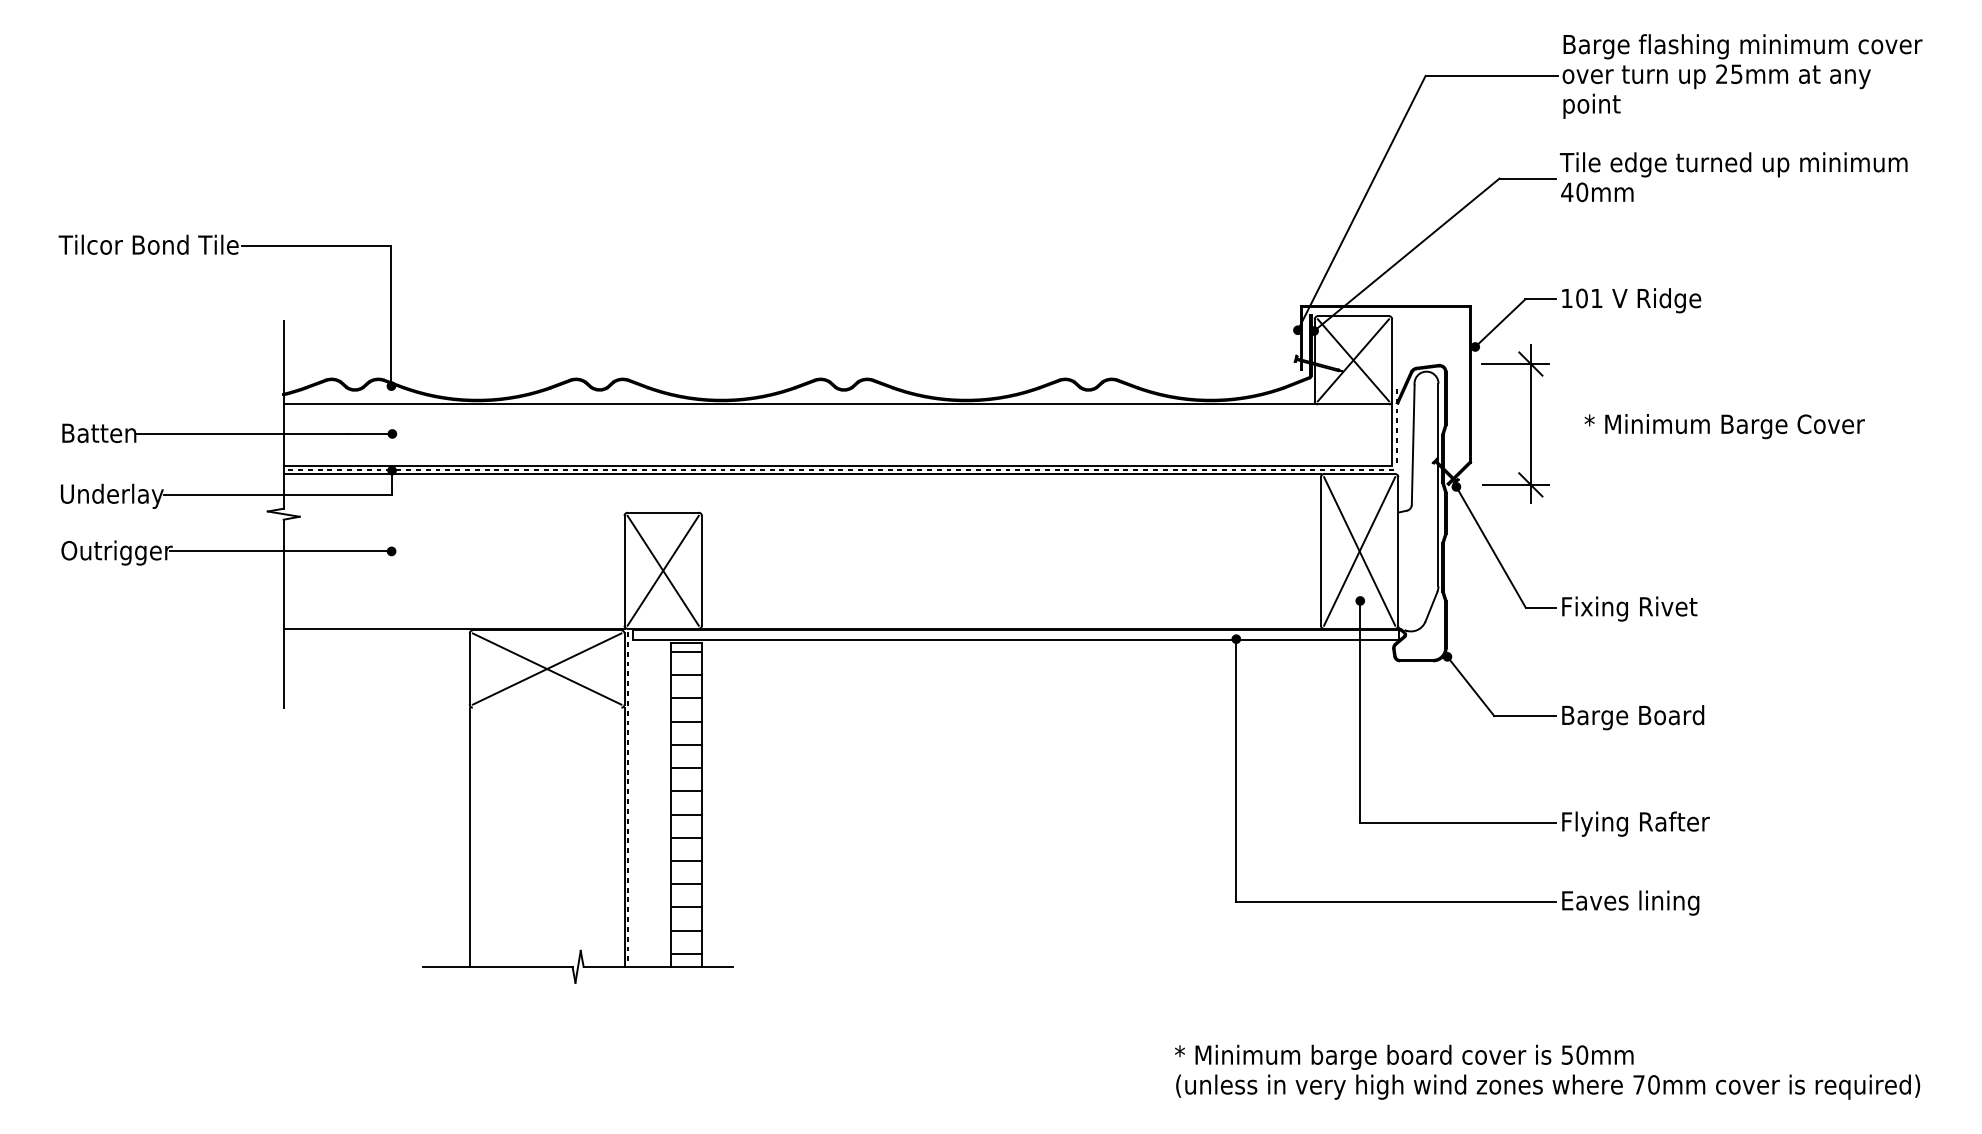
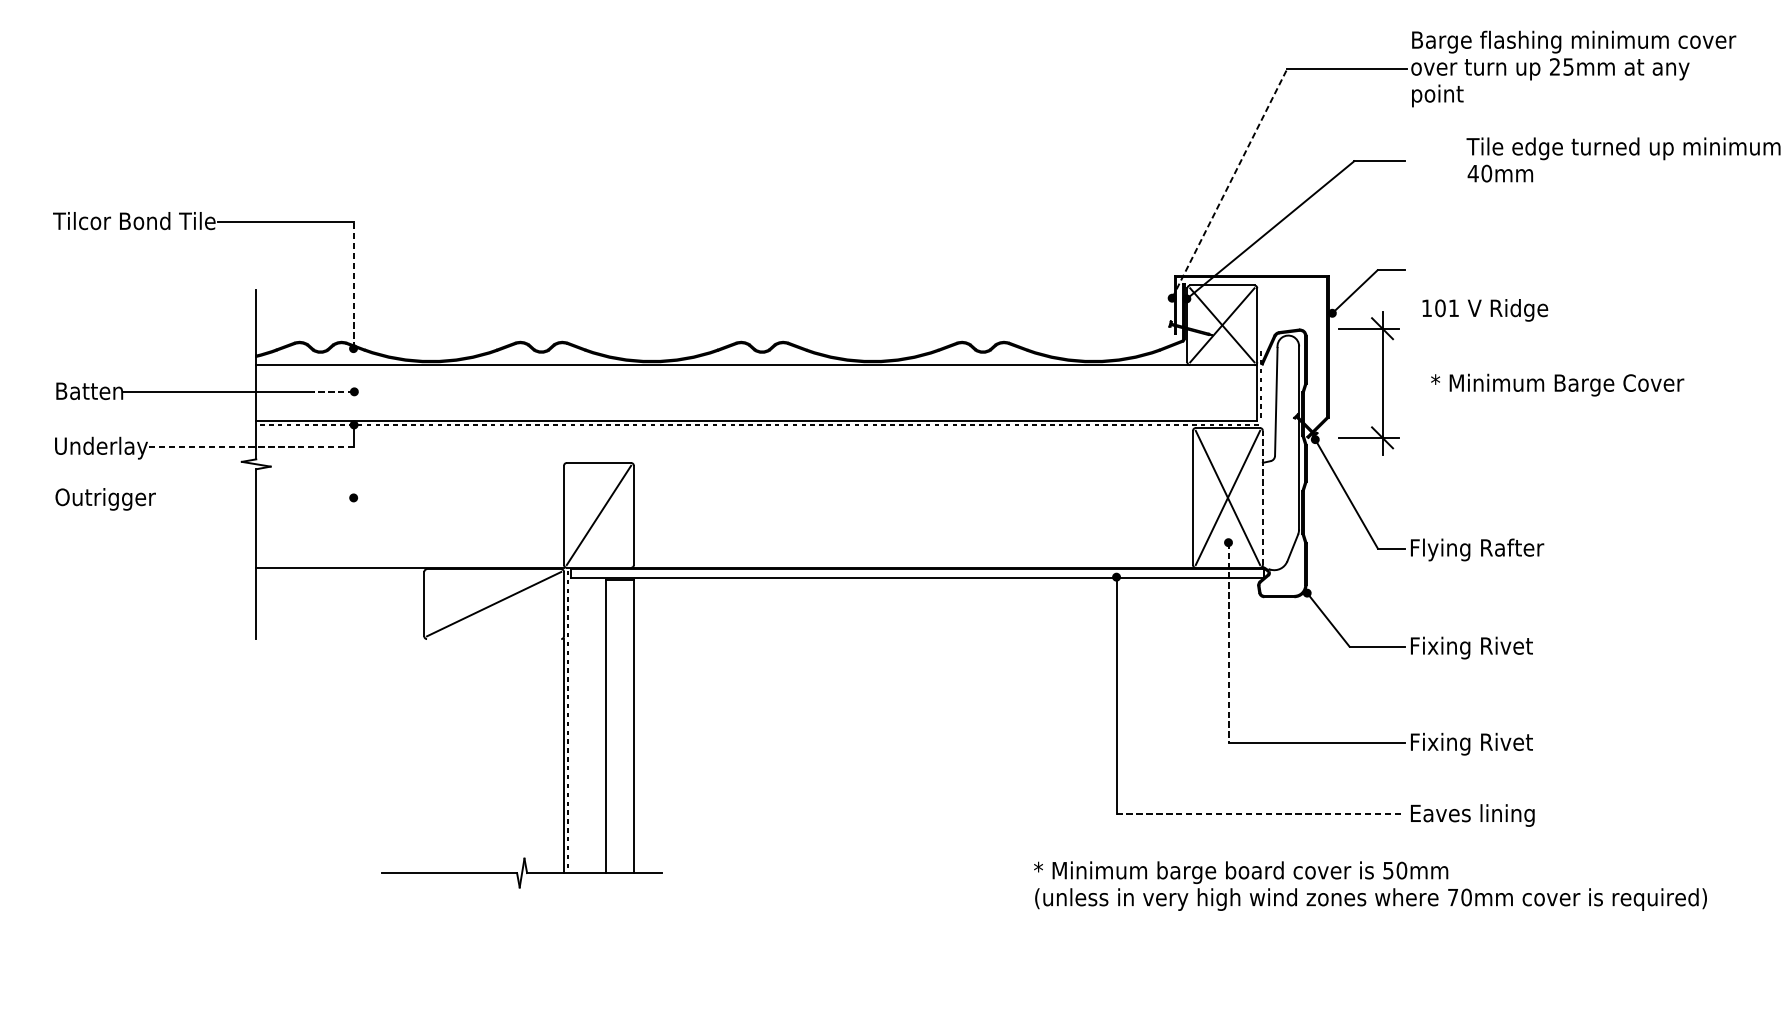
text: (1733, 177) -> (1623, 160), moved
line: (1361, 202) -> (1229, 182), solid -> dashed
text: (1631, 300) -> (1485, 310), moved
line: (391, 315) -> (353, 284), solid -> dashed
line: (369, 433) -> (333, 391), solid -> dashed
line: (801, 474) -> (723, 428), removed
line: (277, 494) -> (250, 446), solid -> dashed
line: (1398, 550) -> (1263, 497), solid -> dashed
line: (280, 551) -> (253, 498), removed
line: (662, 570) -> (598, 515), removed
text: (1642, 608) -> (1483, 549), Fixing Rivet -> Flying Rafter
line: (546, 668) -> (493, 603), removed
line: (1360, 711) -> (1228, 642), solid -> dashed
text: (1634, 717) -> (1476, 647), Barge Board -> Fixing Rivet
hatch: (686, 802) -> (620, 724), removed
text: (1642, 823) -> (1483, 743), Flying Rafter -> Fixing Rivet
line: (469, 836) -> (424, 755), removed
line: (1396, 901) -> (1261, 814), solid -> dashed
text: (1547, 1071) -> (1370, 885), moved

